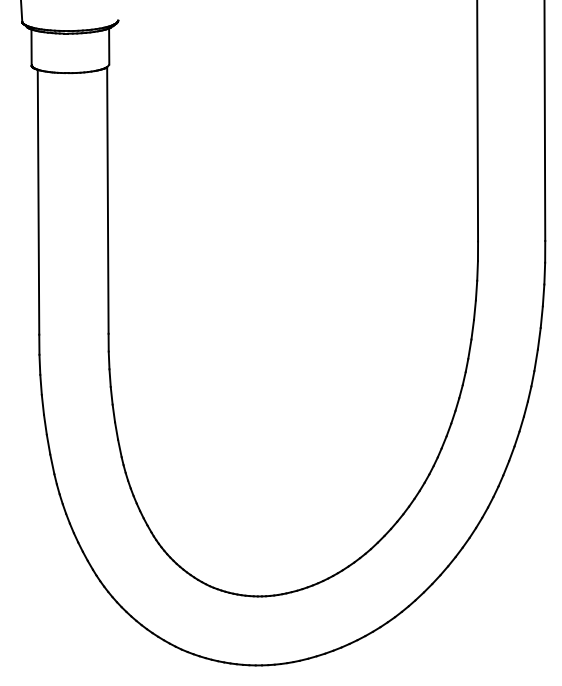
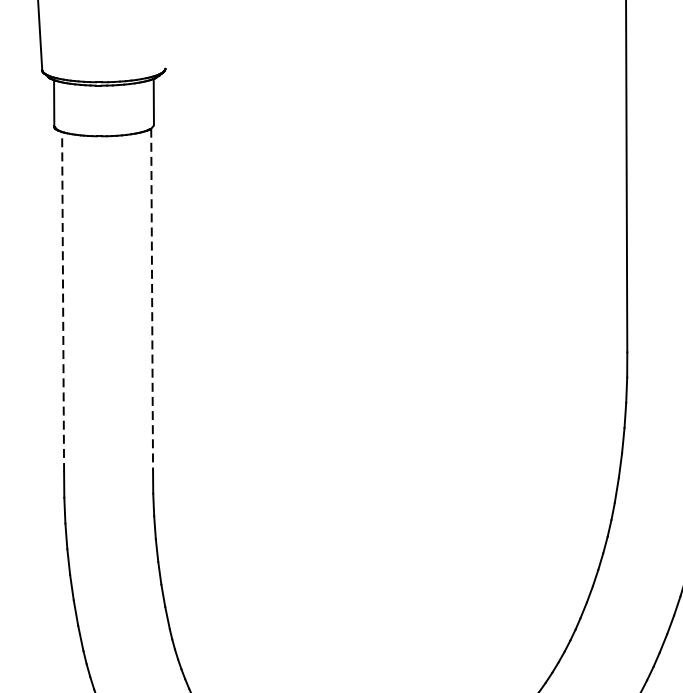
line: (38, 201) -> (63, 301), solid -> dashed
line: (107, 201) -> (151, 301), solid -> dashed

